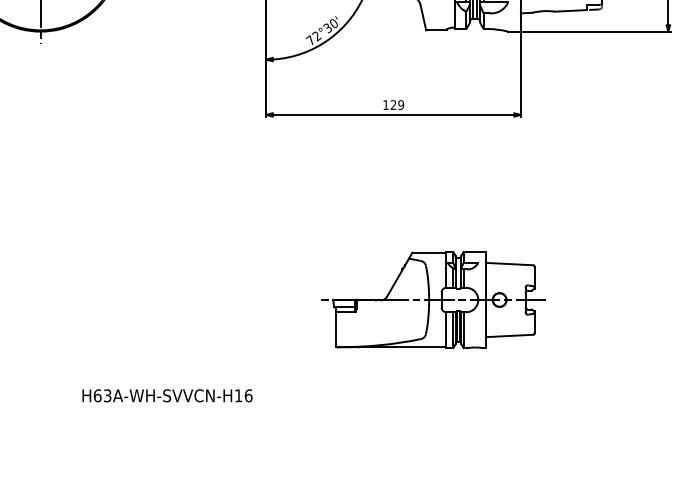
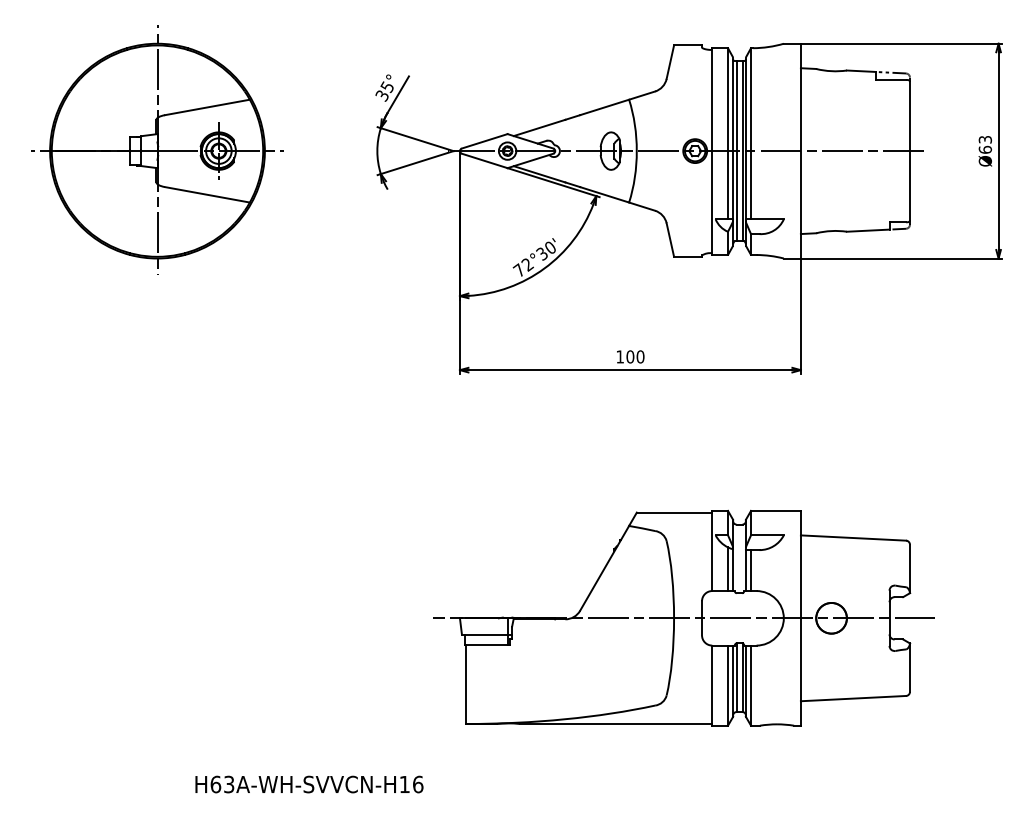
text: (397, 104) -> (635, 356), 129 -> 100
part: (433, 299) -> (683, 617), size x1.67
text: (167, 395) -> (309, 784), moved

